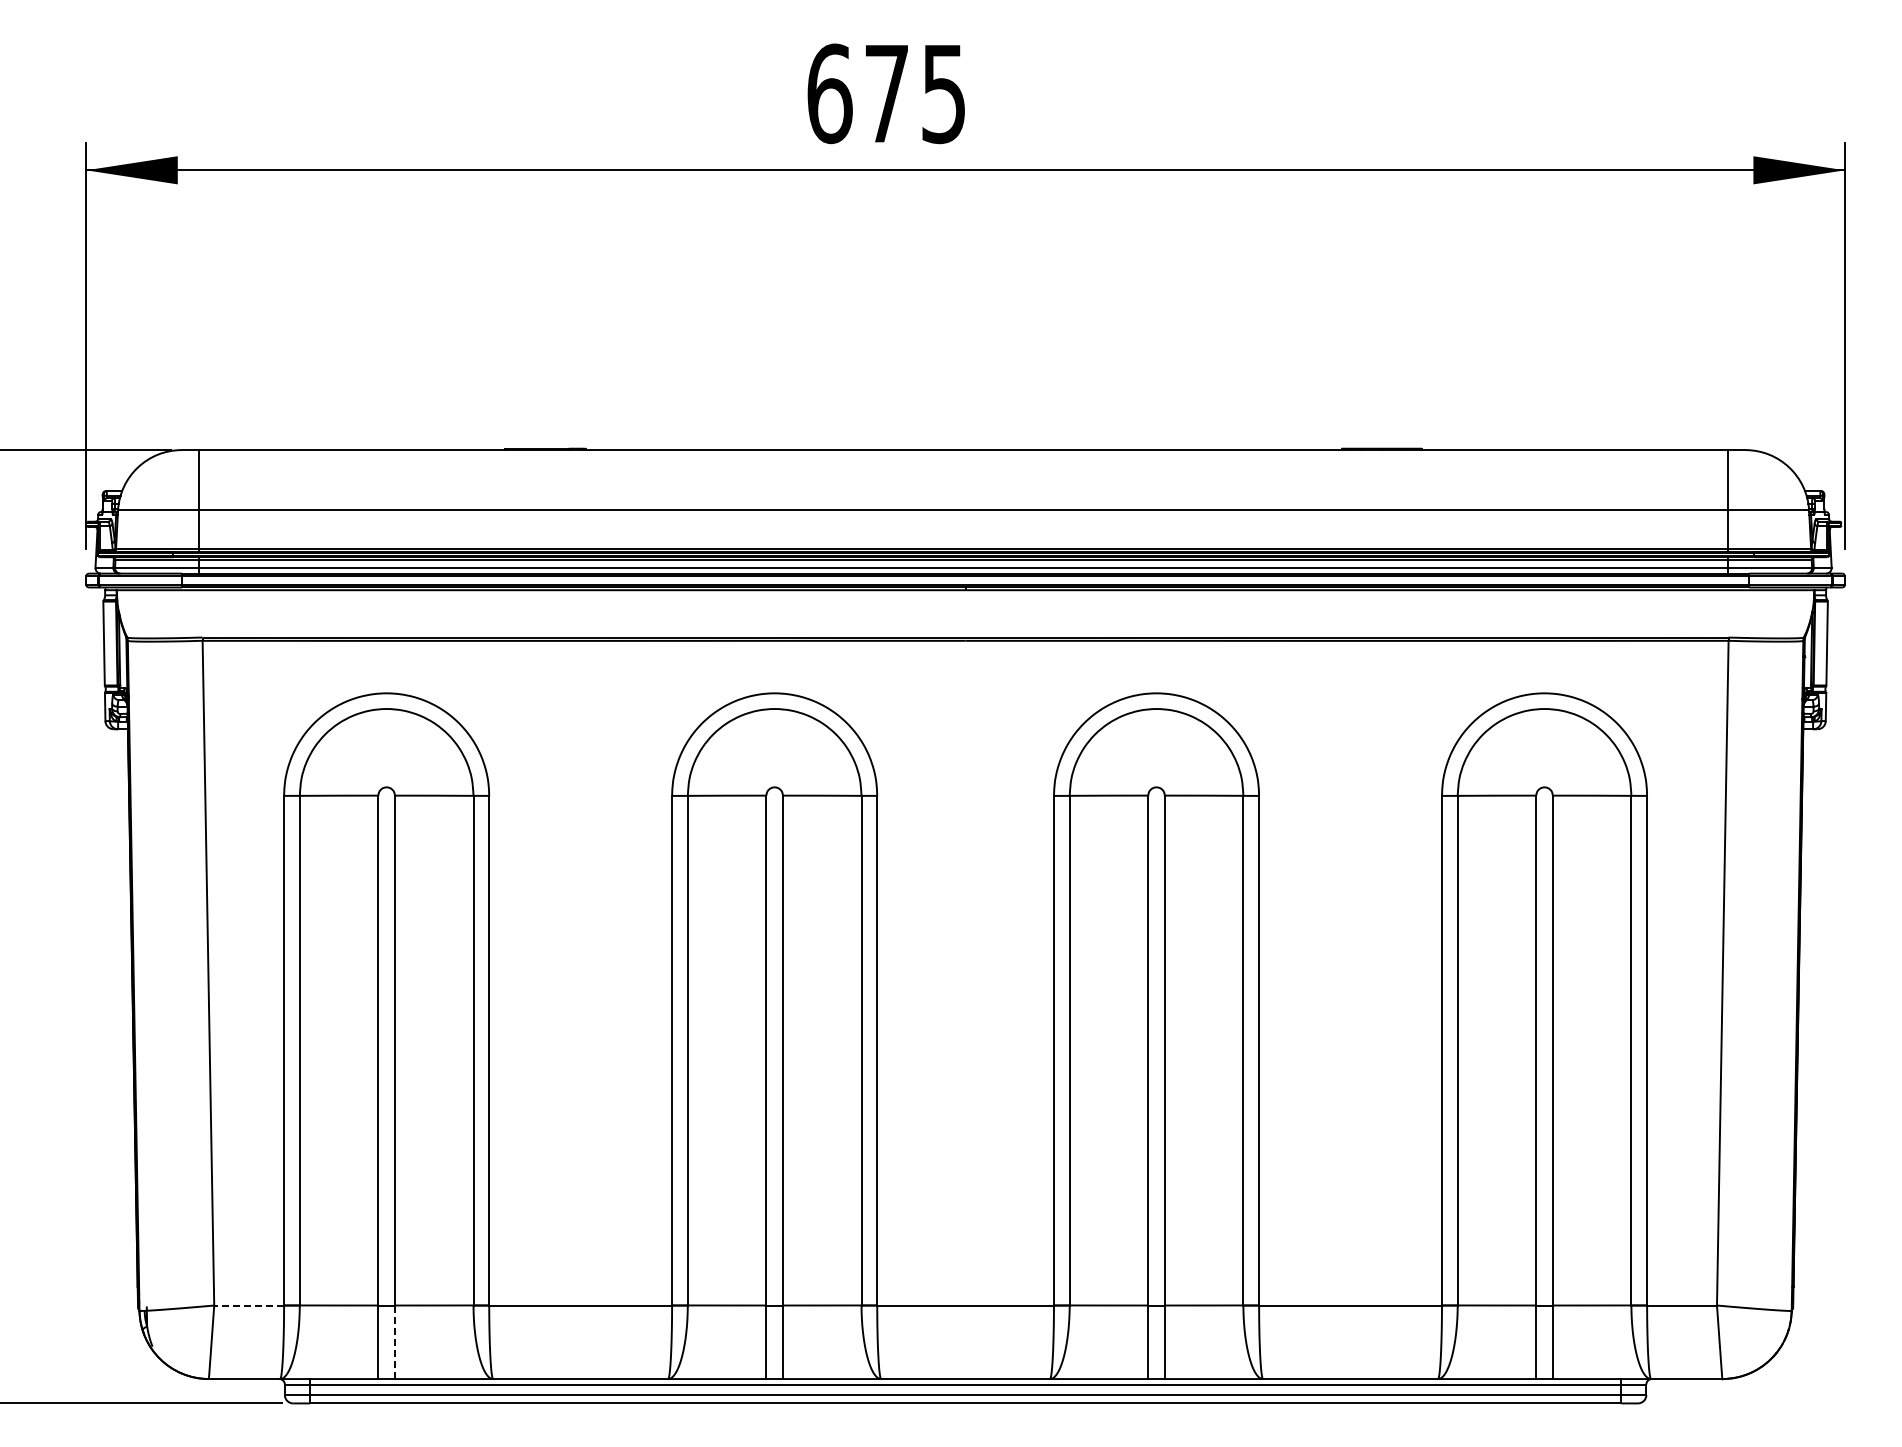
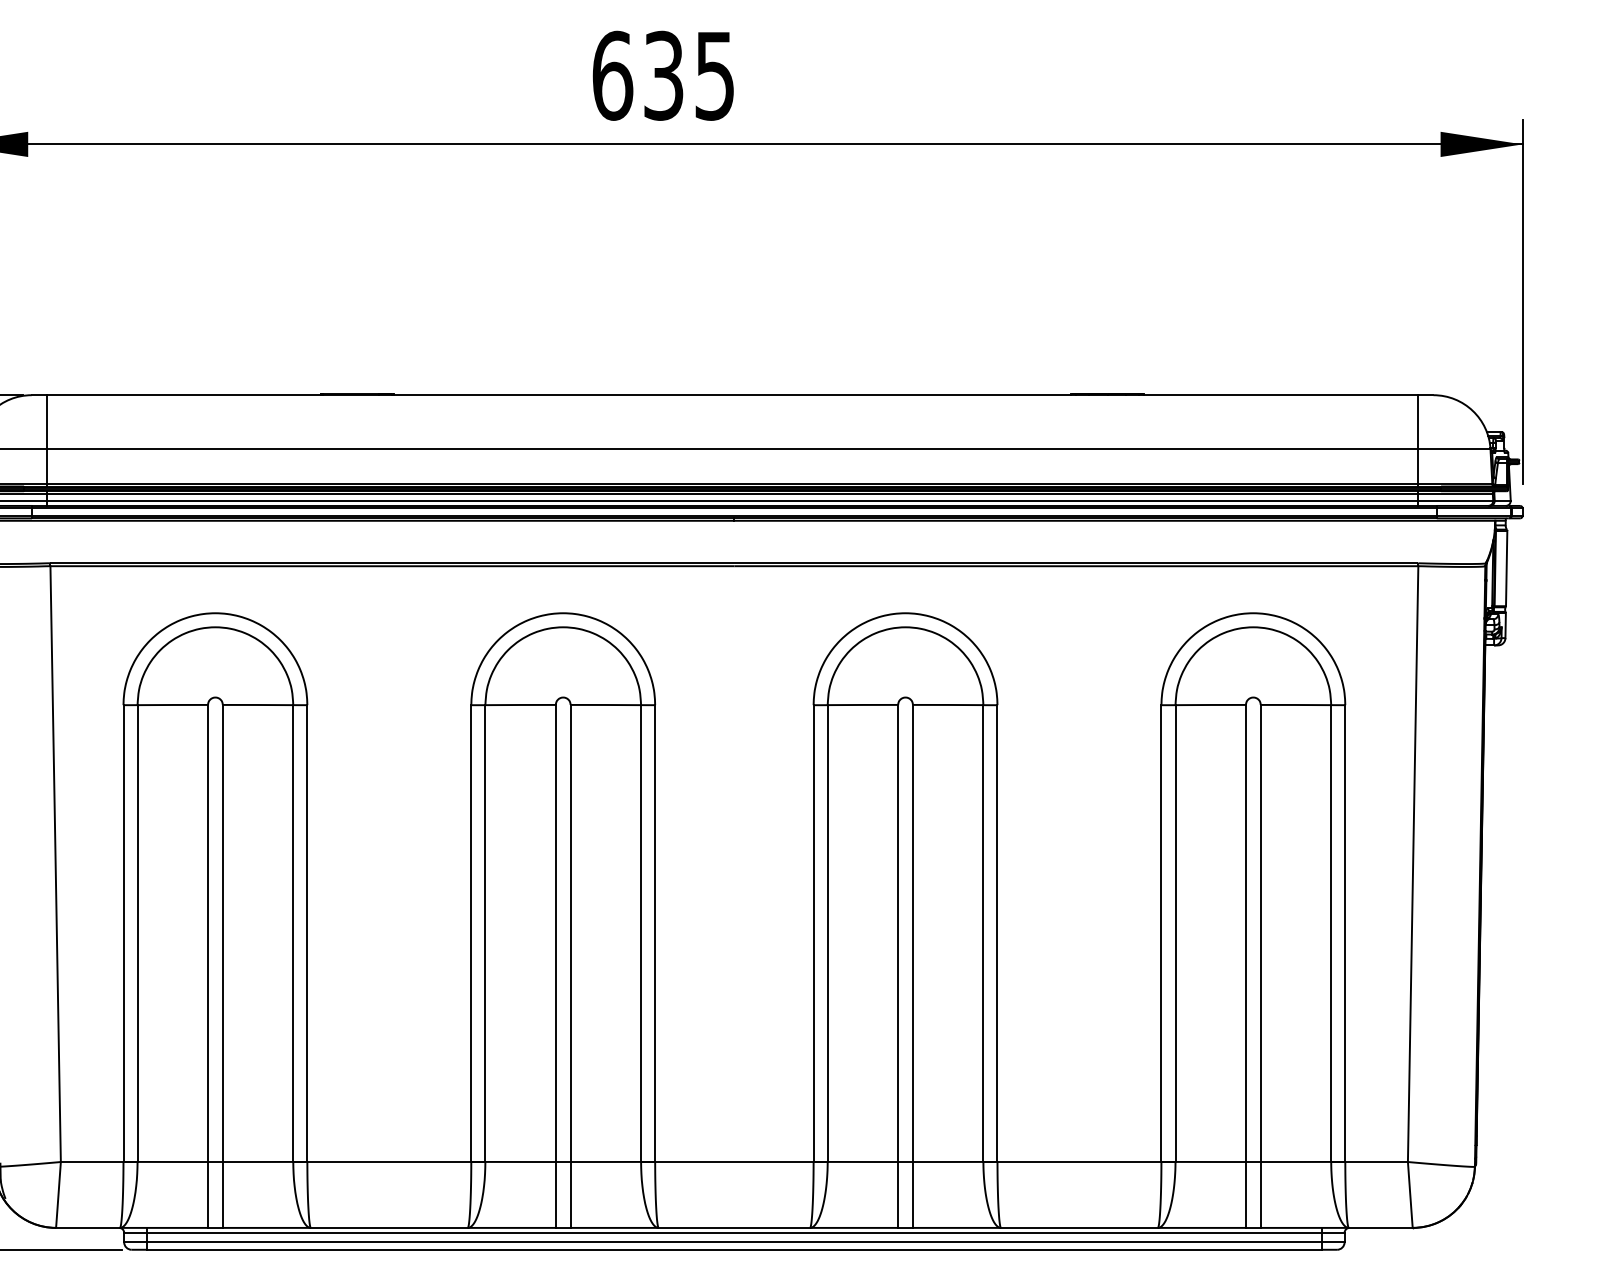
text: (886, 93) -> (663, 75), 675 -> 635
line: (249, 1305) -> (92, 1161), dashed -> solid
line: (394, 1342) -> (222, 1195), dashed -> solid

